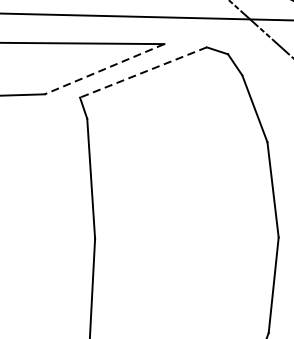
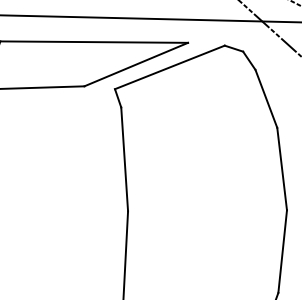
line: (103, 69) -> (135, 64), dashed -> solid
line: (142, 72) -> (169, 67), dashed -> solid

